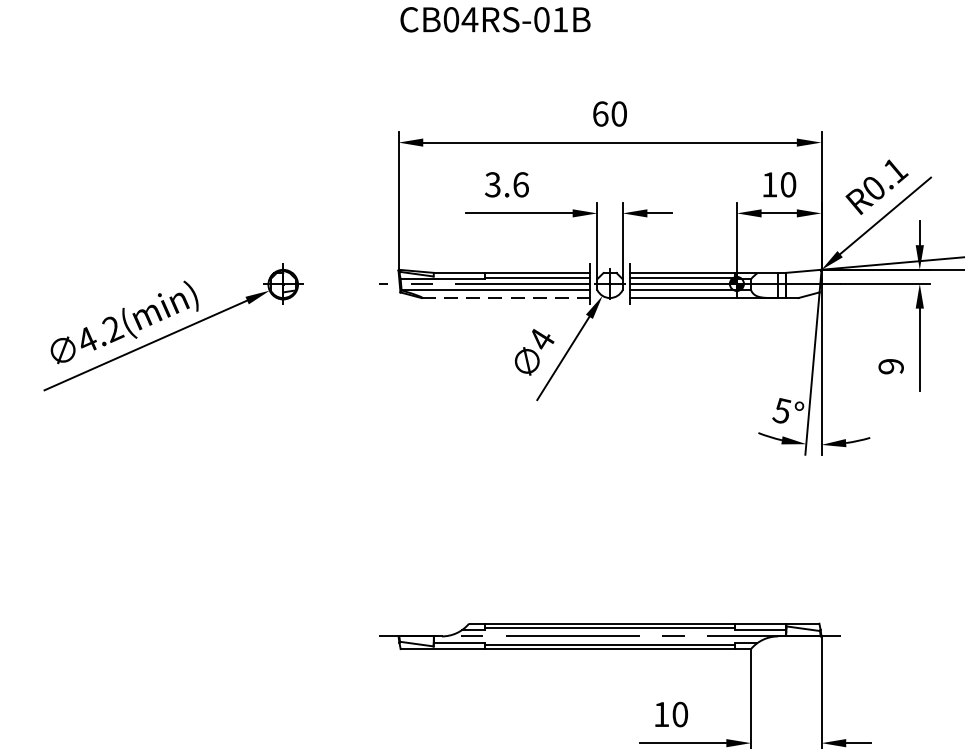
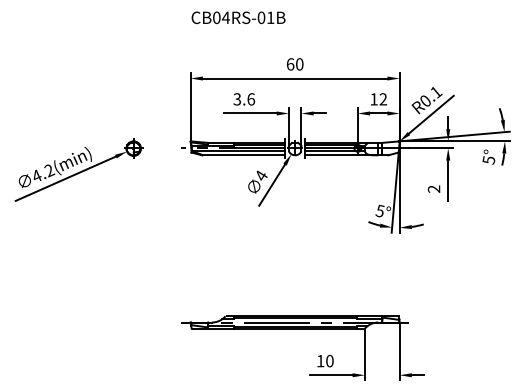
text: (788, 185) -> (383, 99), 10 -> 12
line: (505, 298) -> (243, 155), dashed -> solid
text: (891, 365) -> (434, 188), 9 -> 2

